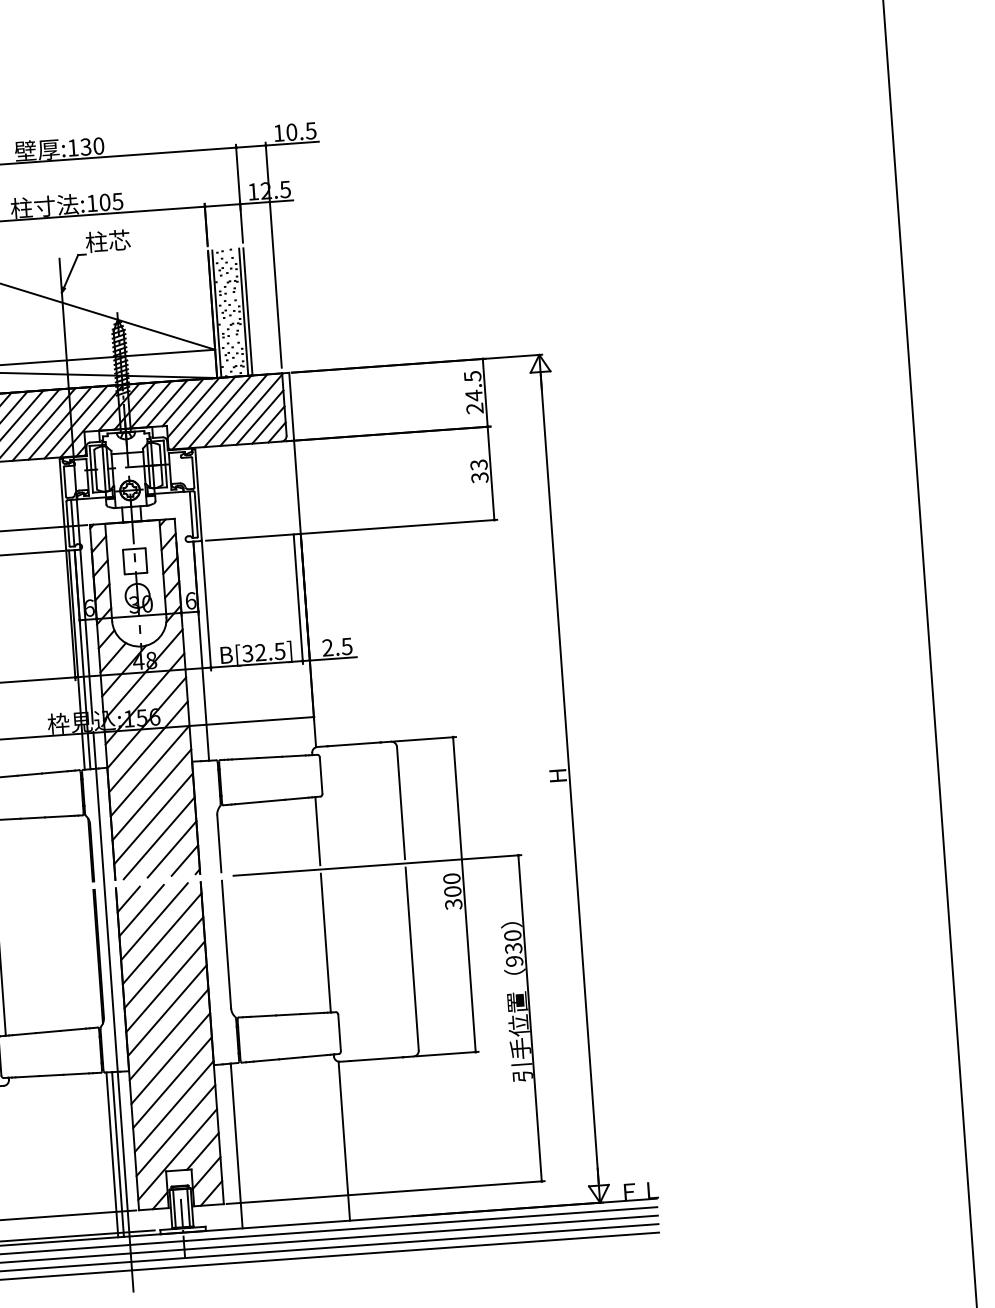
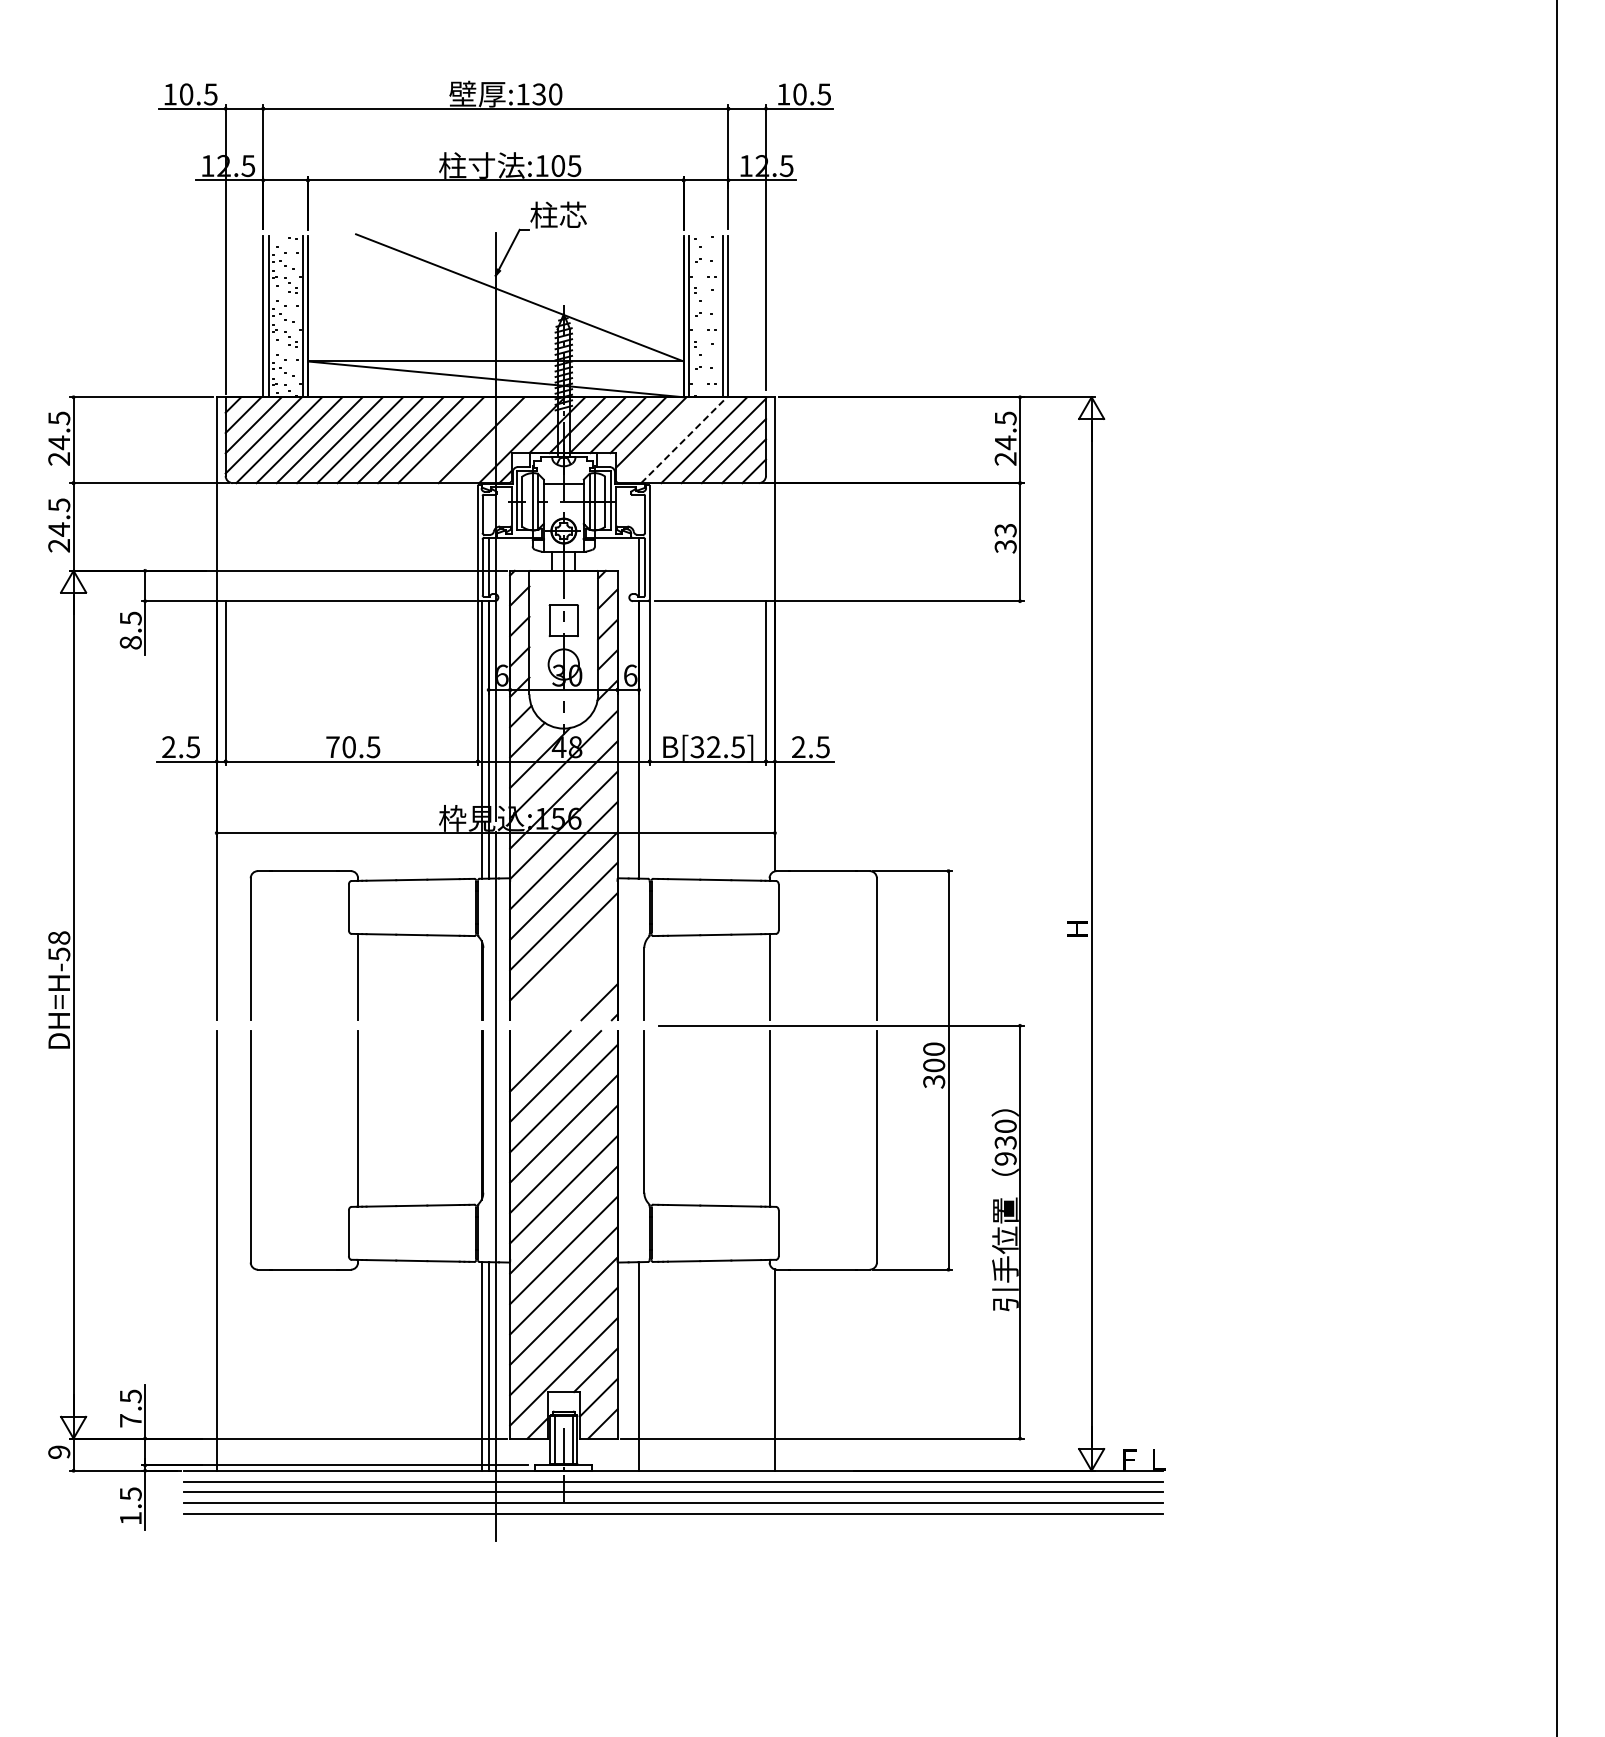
line: (220, 412) -> (684, 440), solid -> dashed
line: (203, 413) -> (663, 440), removed
line: (75, 422) -> (501, 440), removed
line: (44, 424) -> (461, 440), removed
line: (158, 838) -> (568, 971), removed
line: (172, 849) -> (584, 986), removed
line: (128, 899) -> (525, 1046), removed

